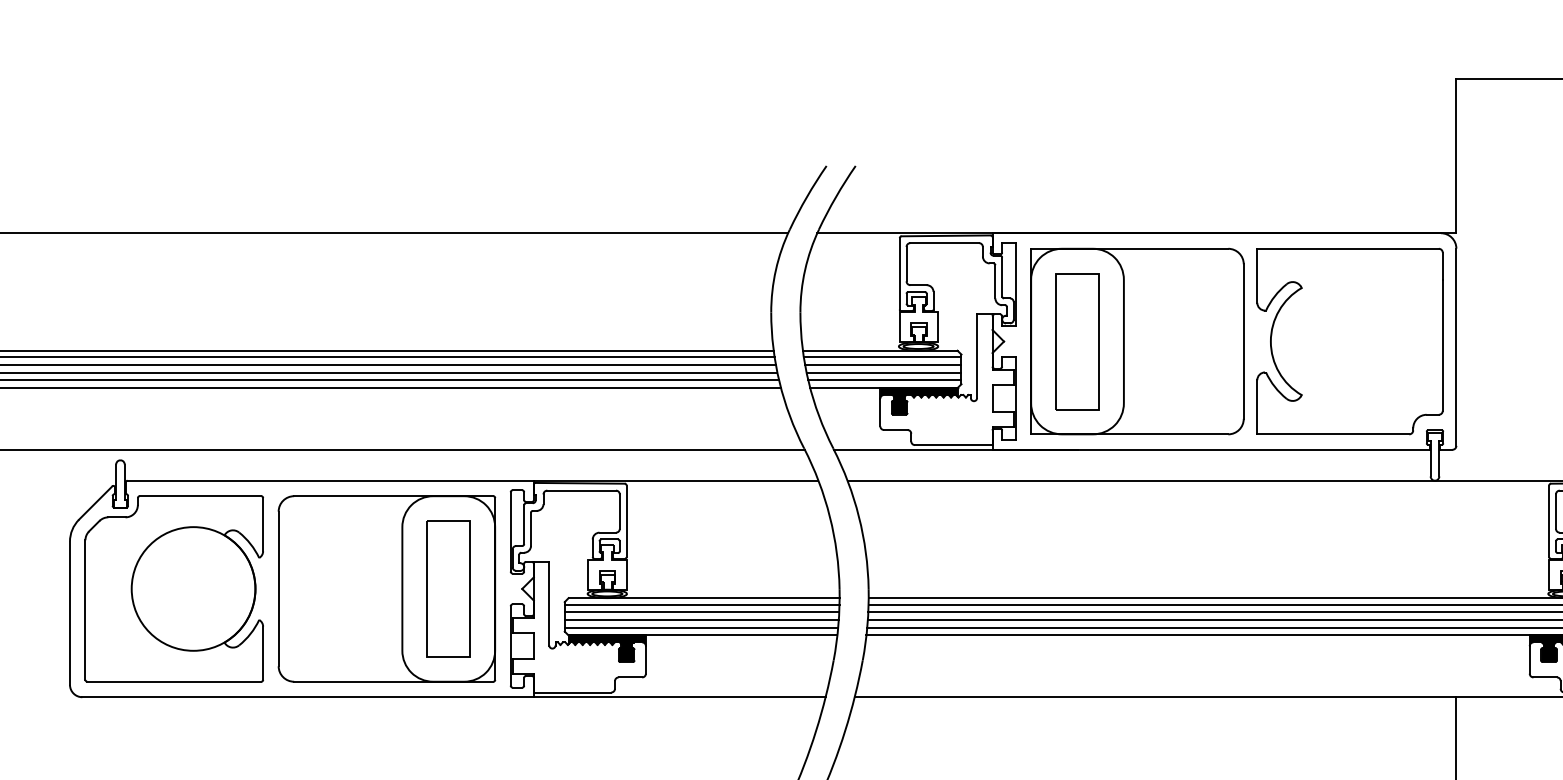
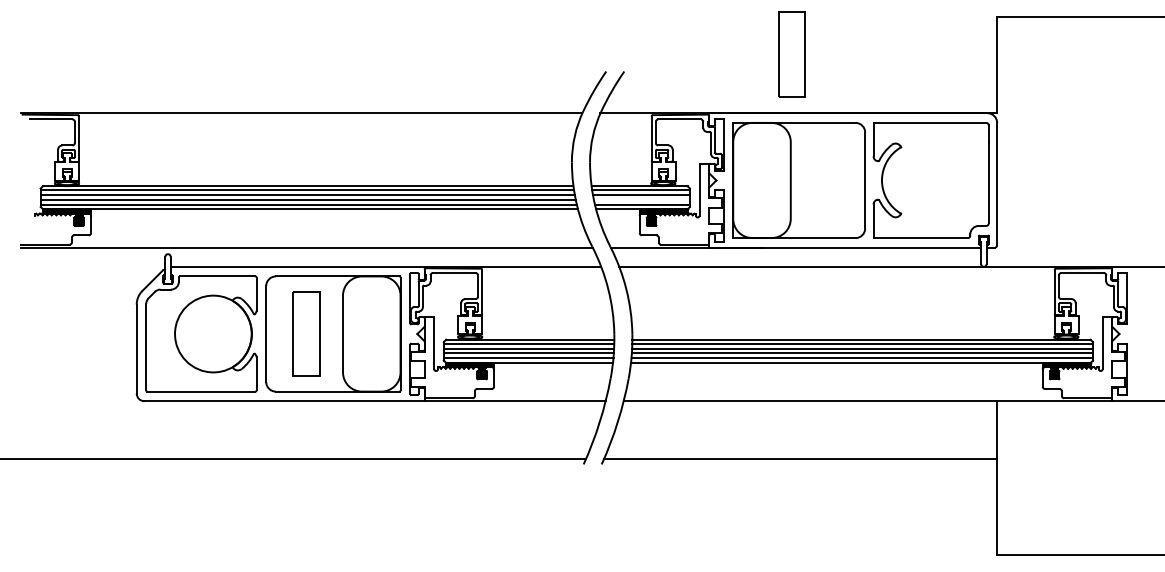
part: (1076, 341) -> (791, 54), moved
line: (883, 372) -> (641, 199), removed
part: (448, 588) -> (306, 333), moved

